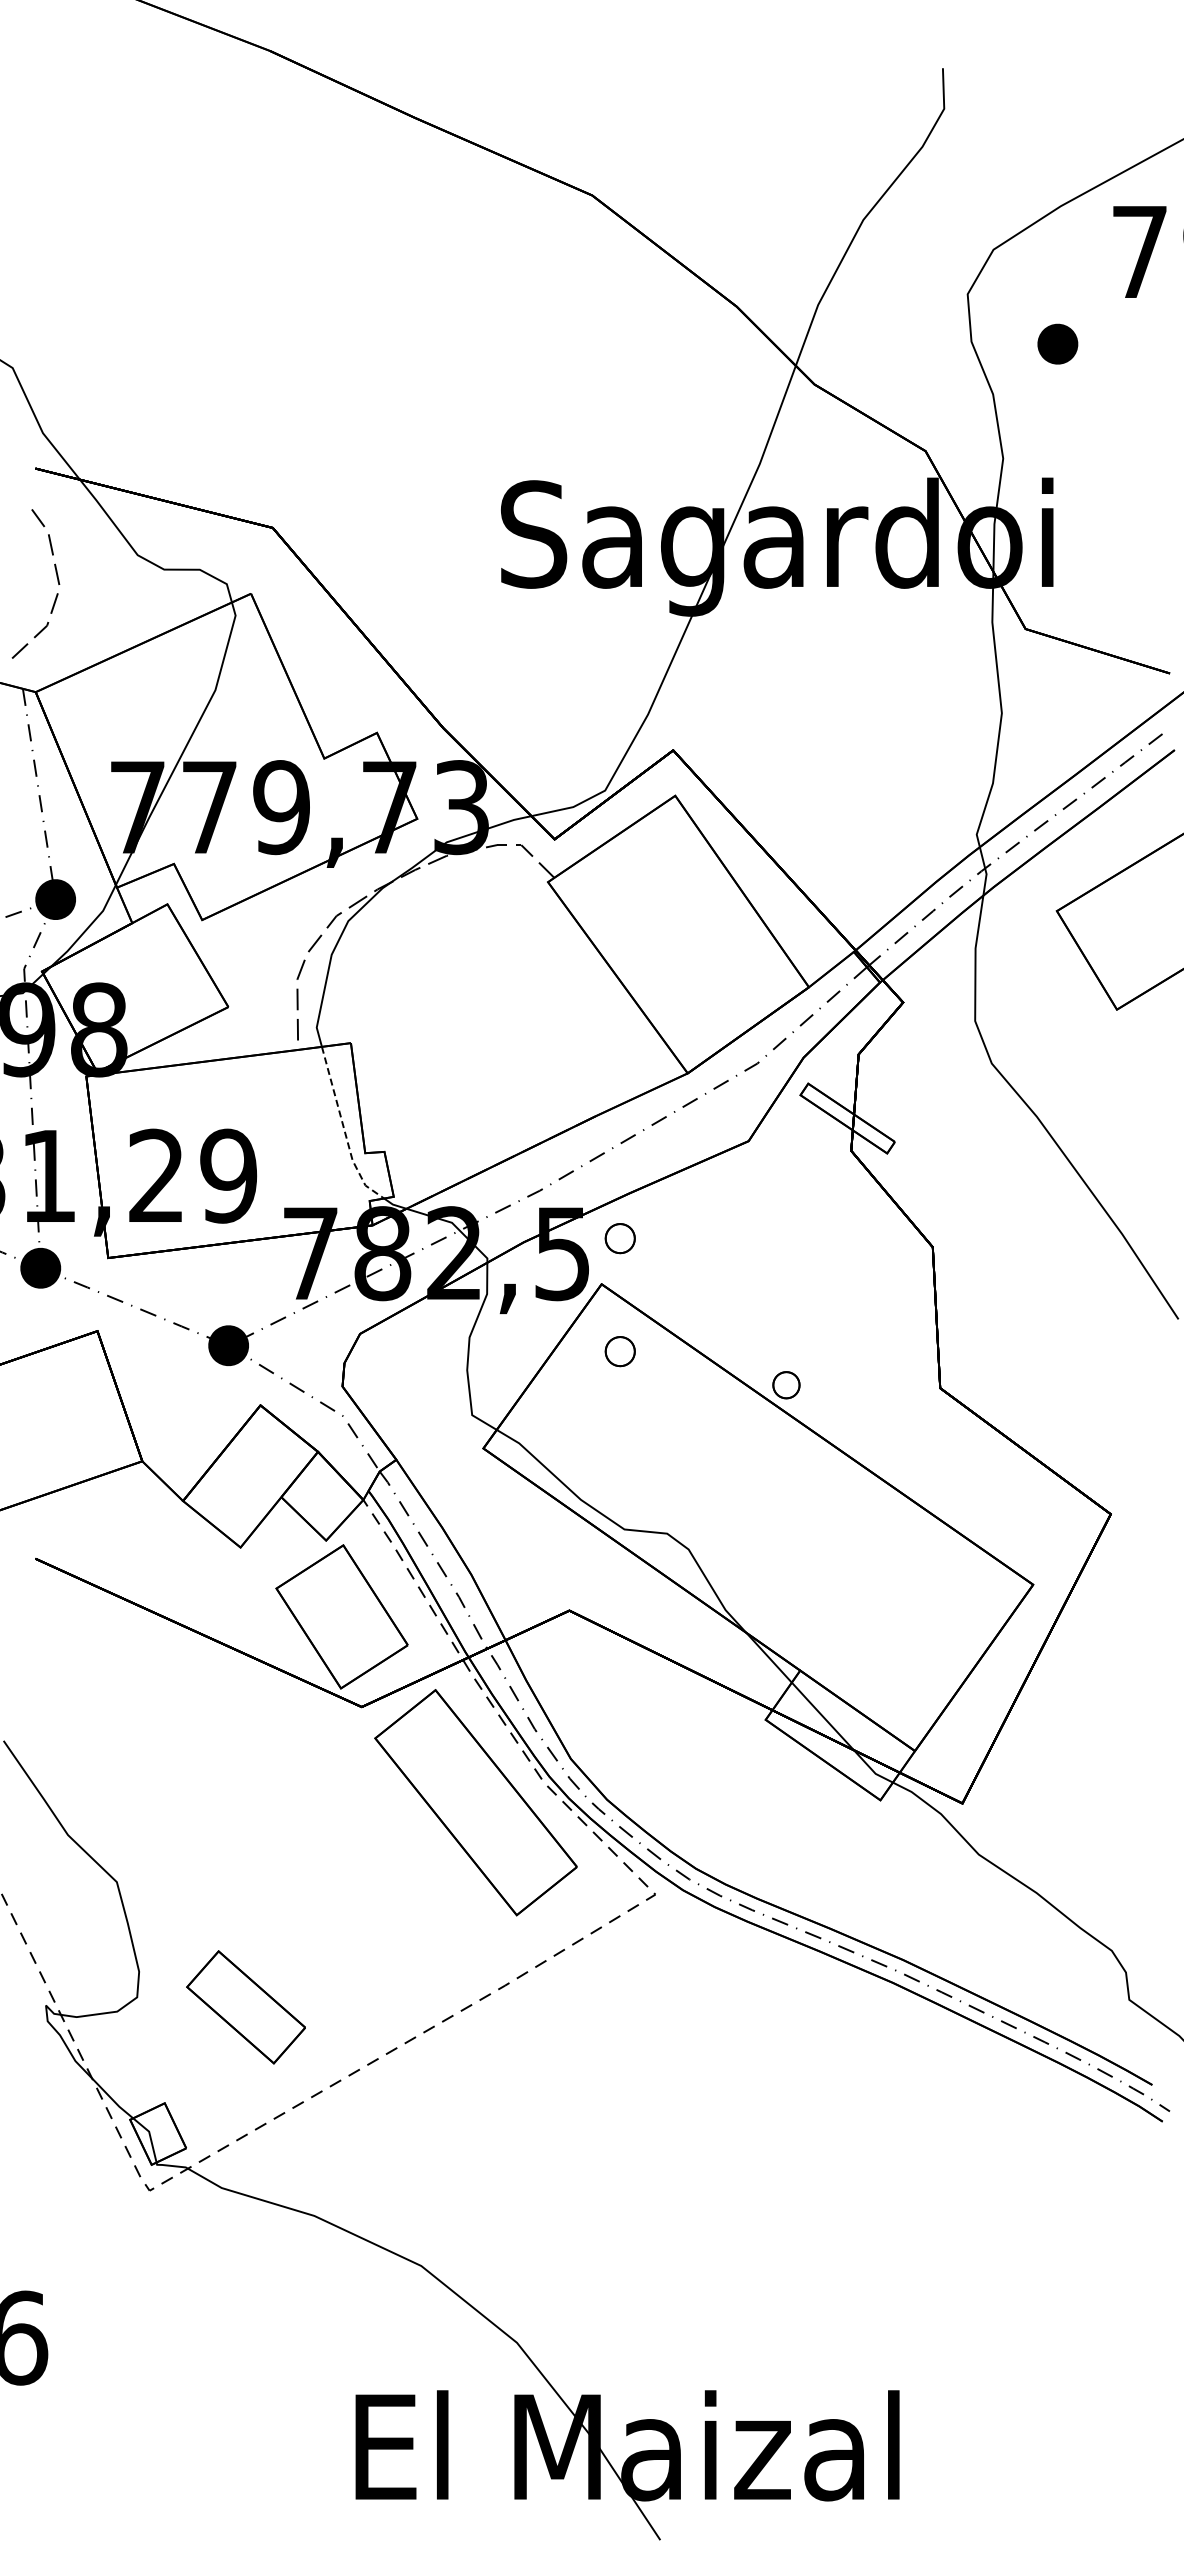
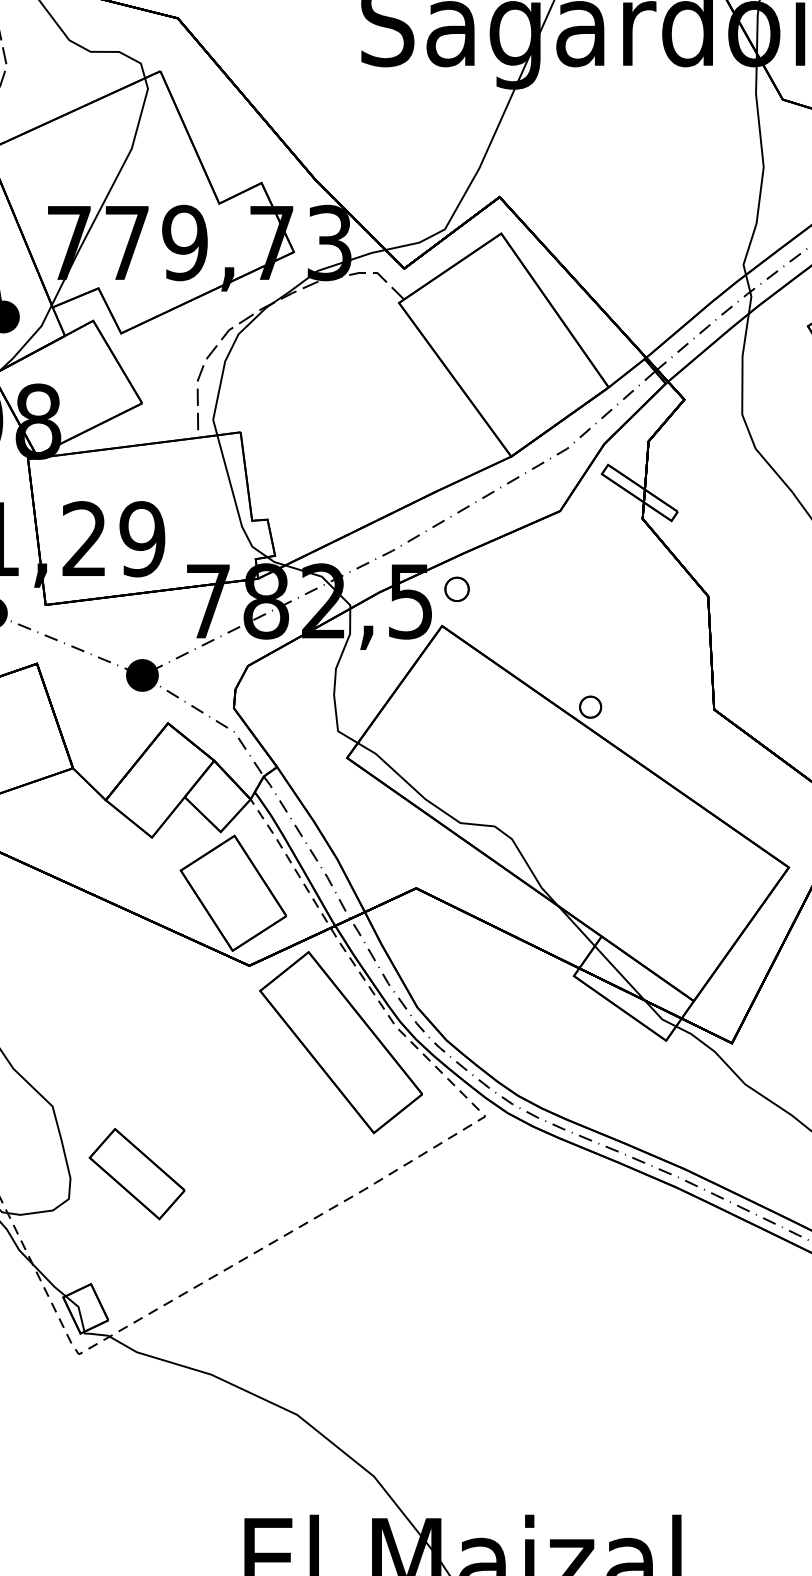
line: (344, 1129) -> (235, 501), dashed -> solid
part: (619, 1351) -> (456, 680), removed
part: (245, 2007) -> (136, 1174), moved

